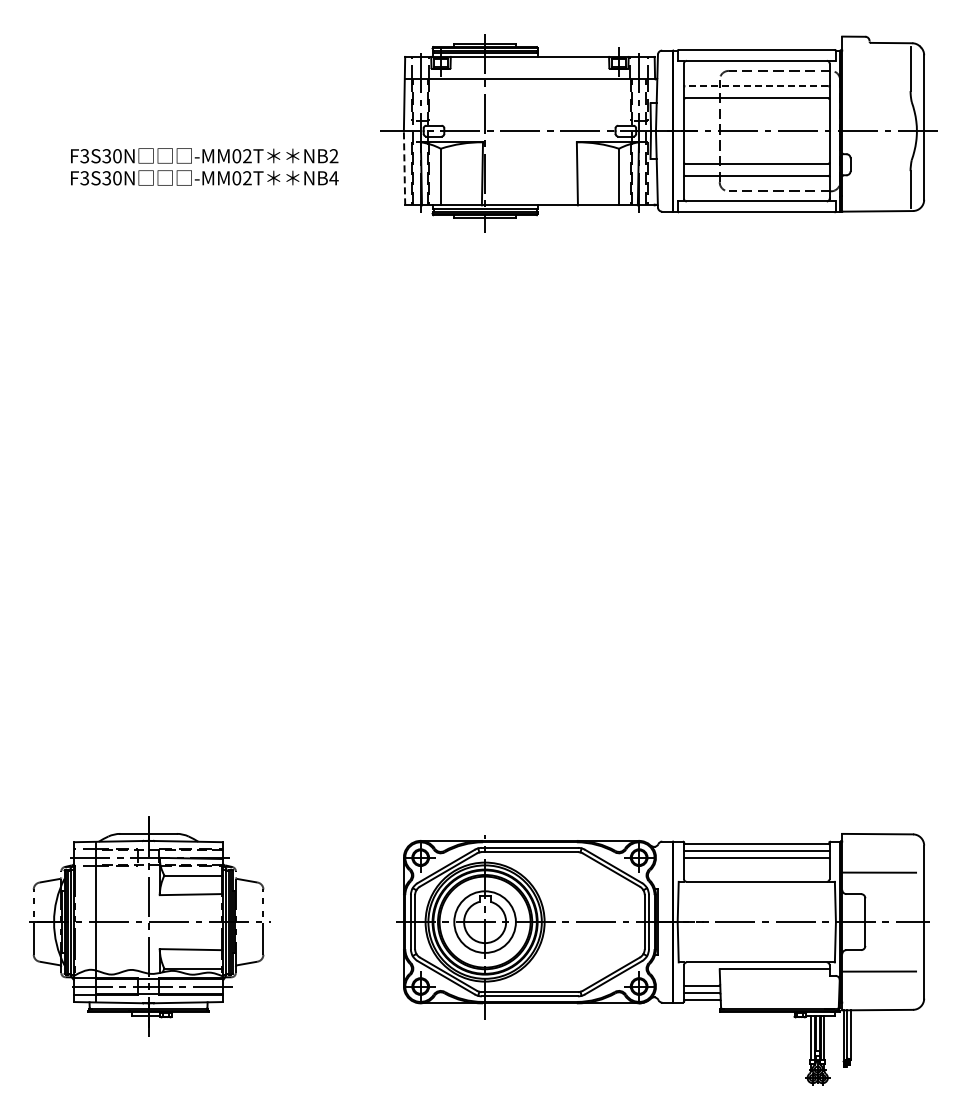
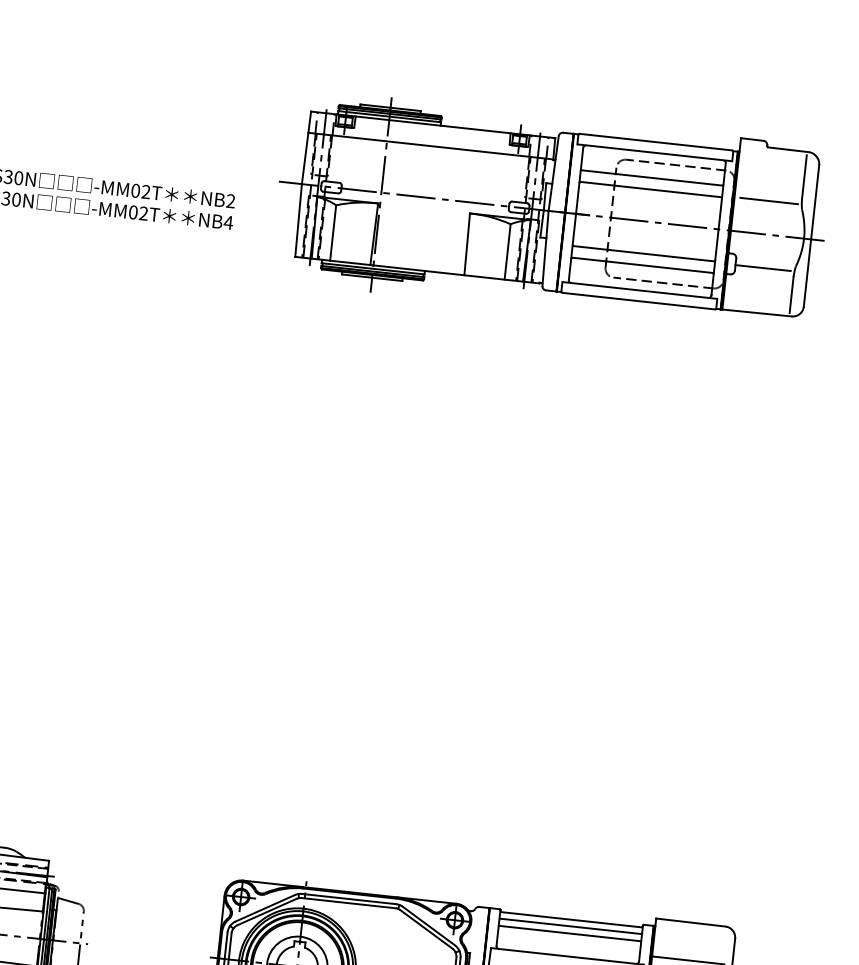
line: (756, 86) -> (651, 177), dashed -> solid
line: (877, 96) -> (769, 200), added
line: (878, 165) -> (762, 268), added
line: (404, 167) -> (298, 219), dashed -> solid

